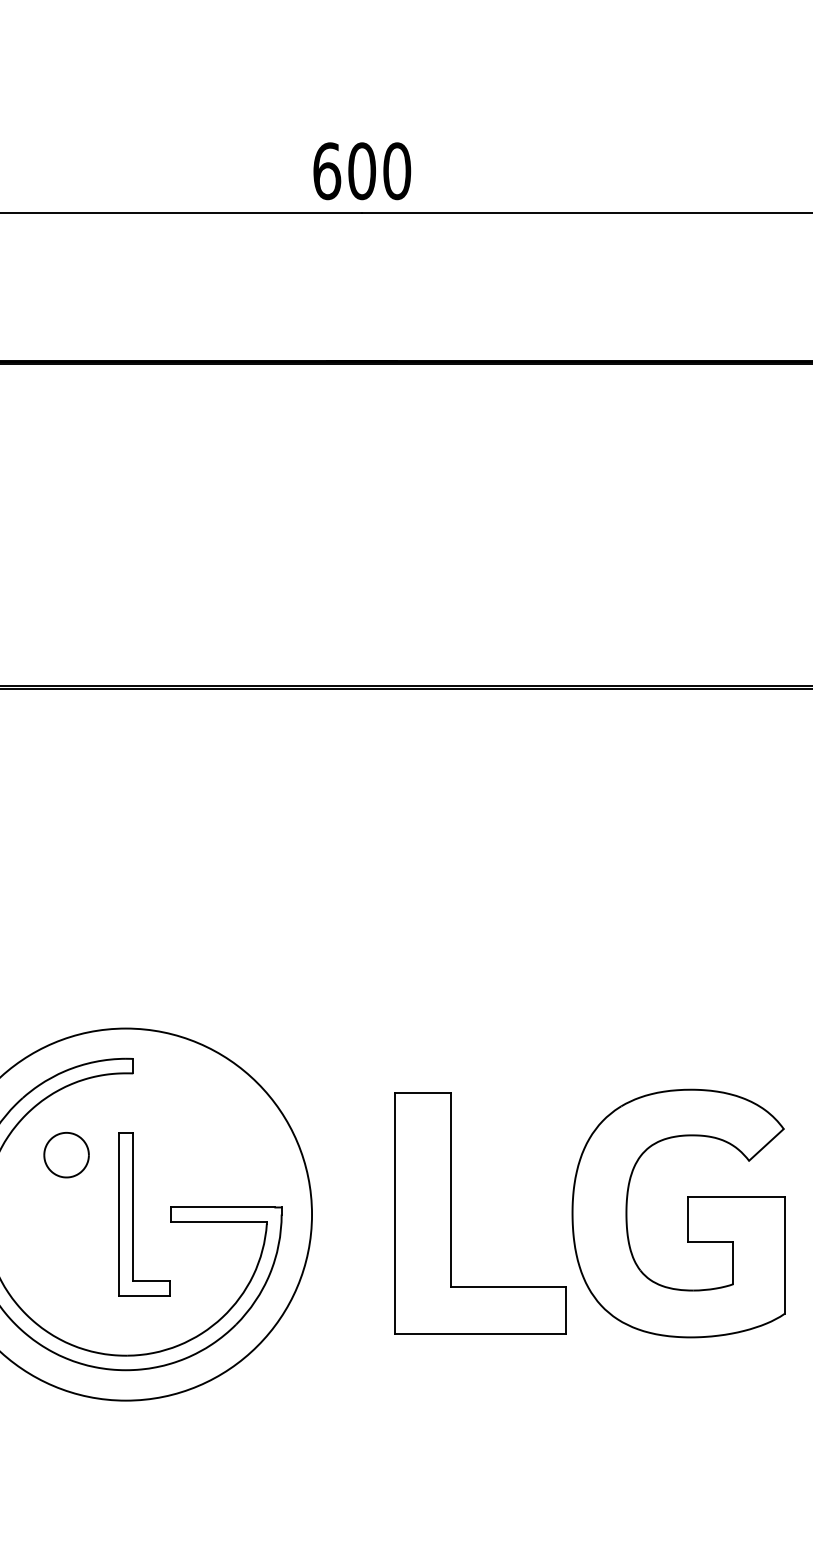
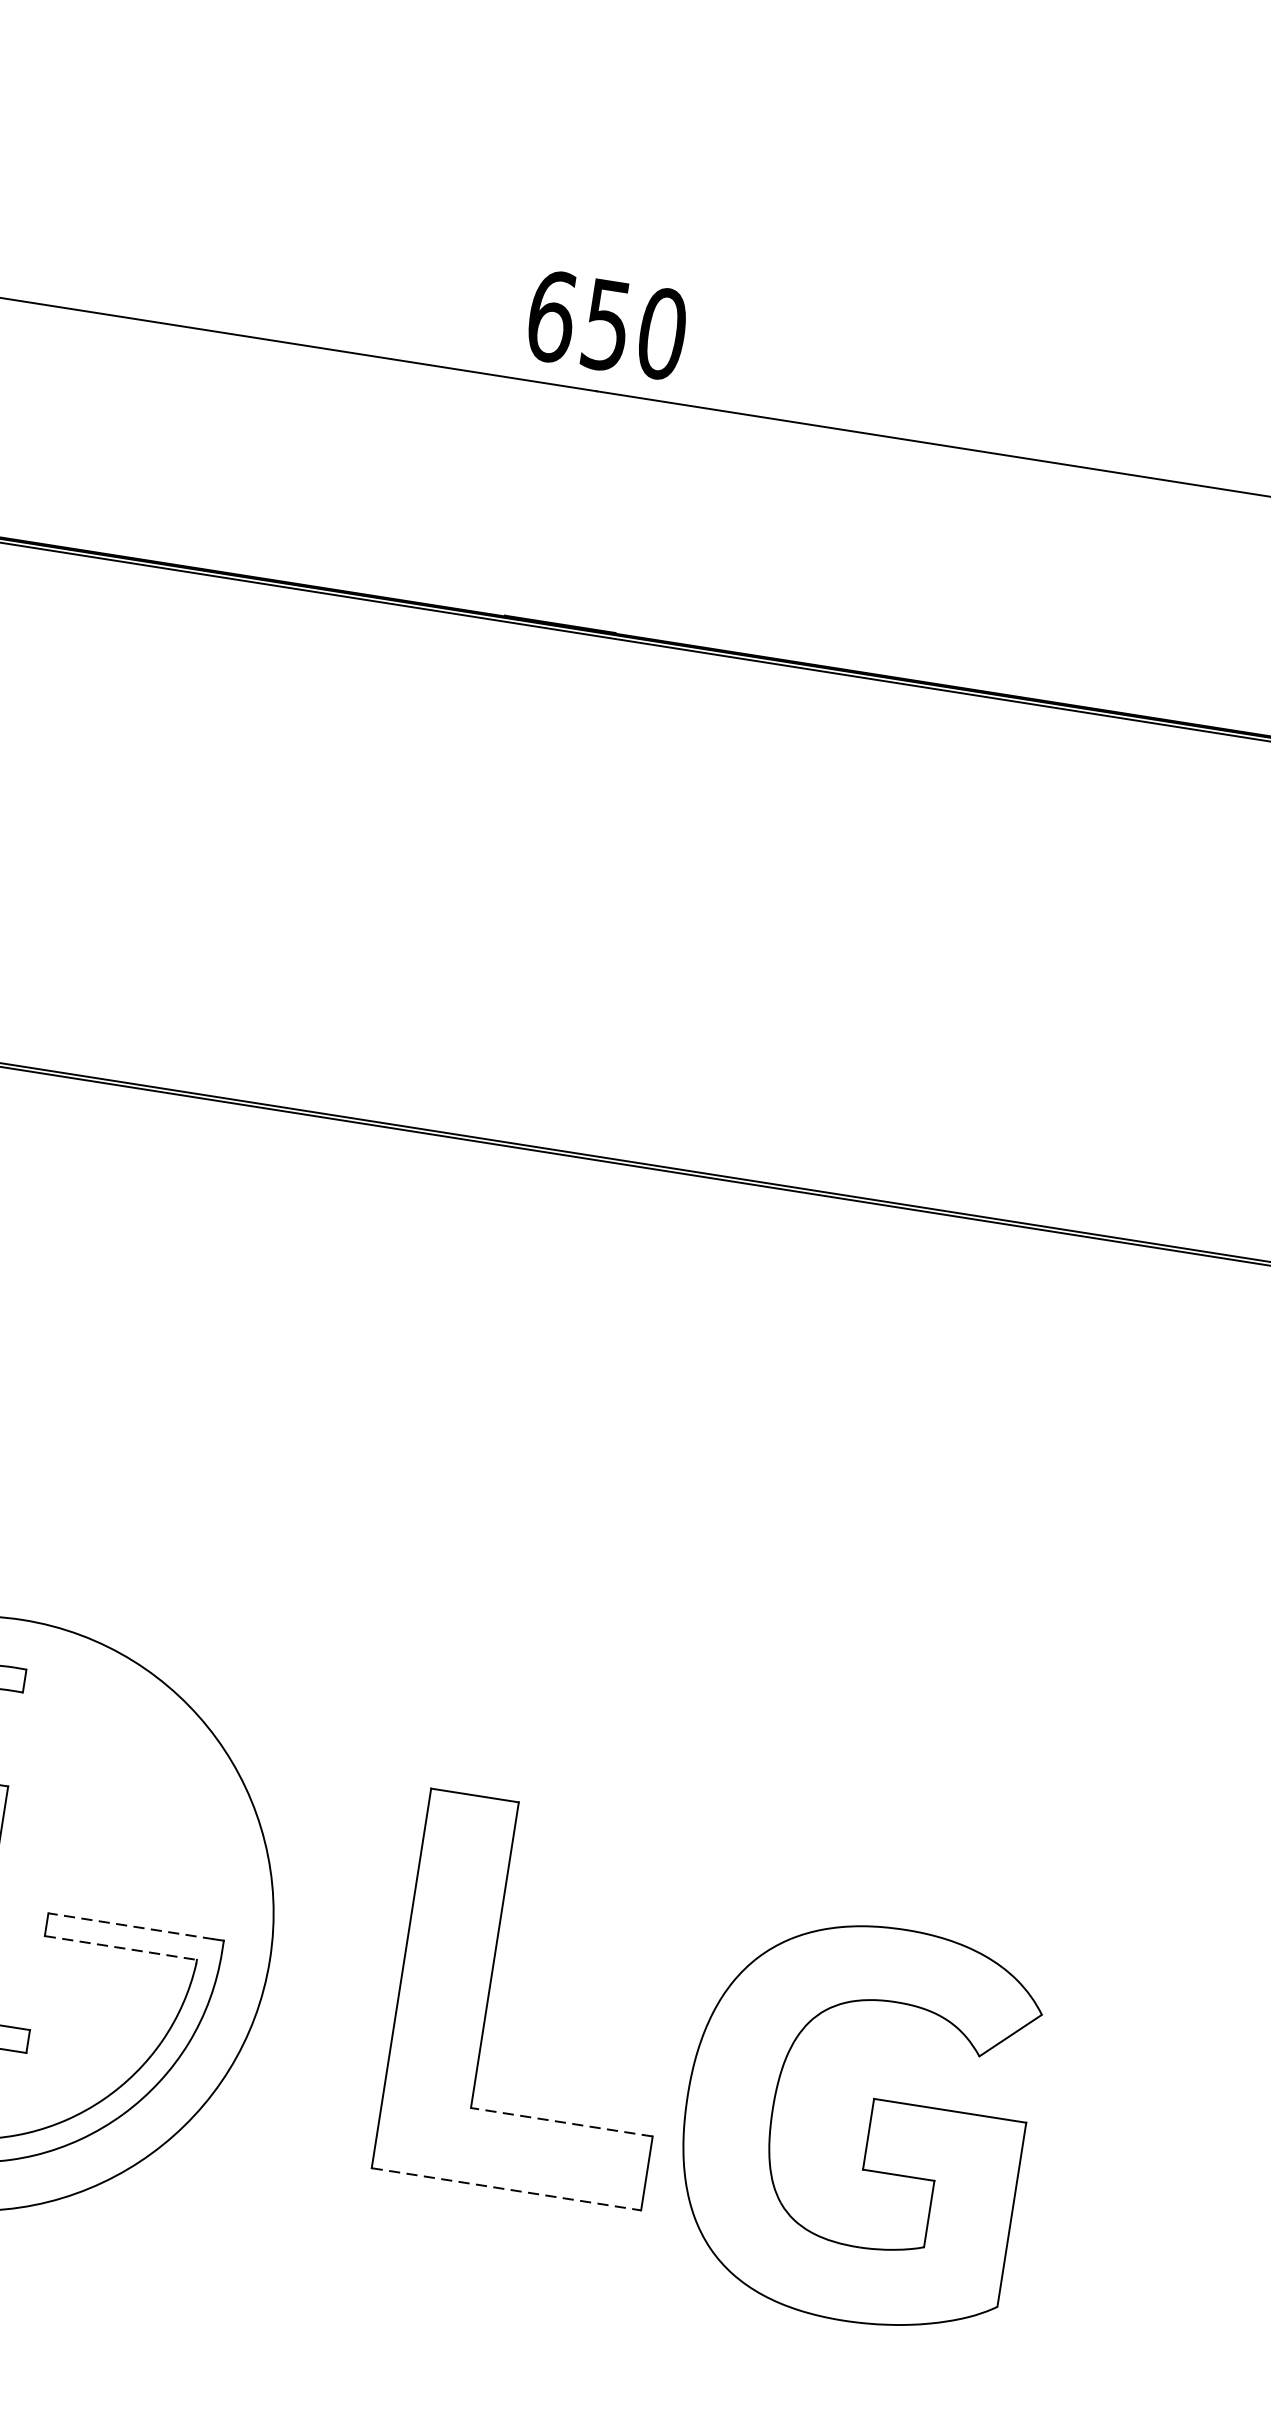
text: (361, 171) -> (605, 325), 600 -> 650
line: (222, 1207) -> (130, 1926), solid -> dashed
part: (687, 1213) -> (869, 2124), moved
line: (219, 1221) -> (122, 1947), solid -> dashed
line: (508, 1286) -> (562, 2121), solid -> dashed
line: (480, 1333) -> (506, 2188), solid -> dashed

